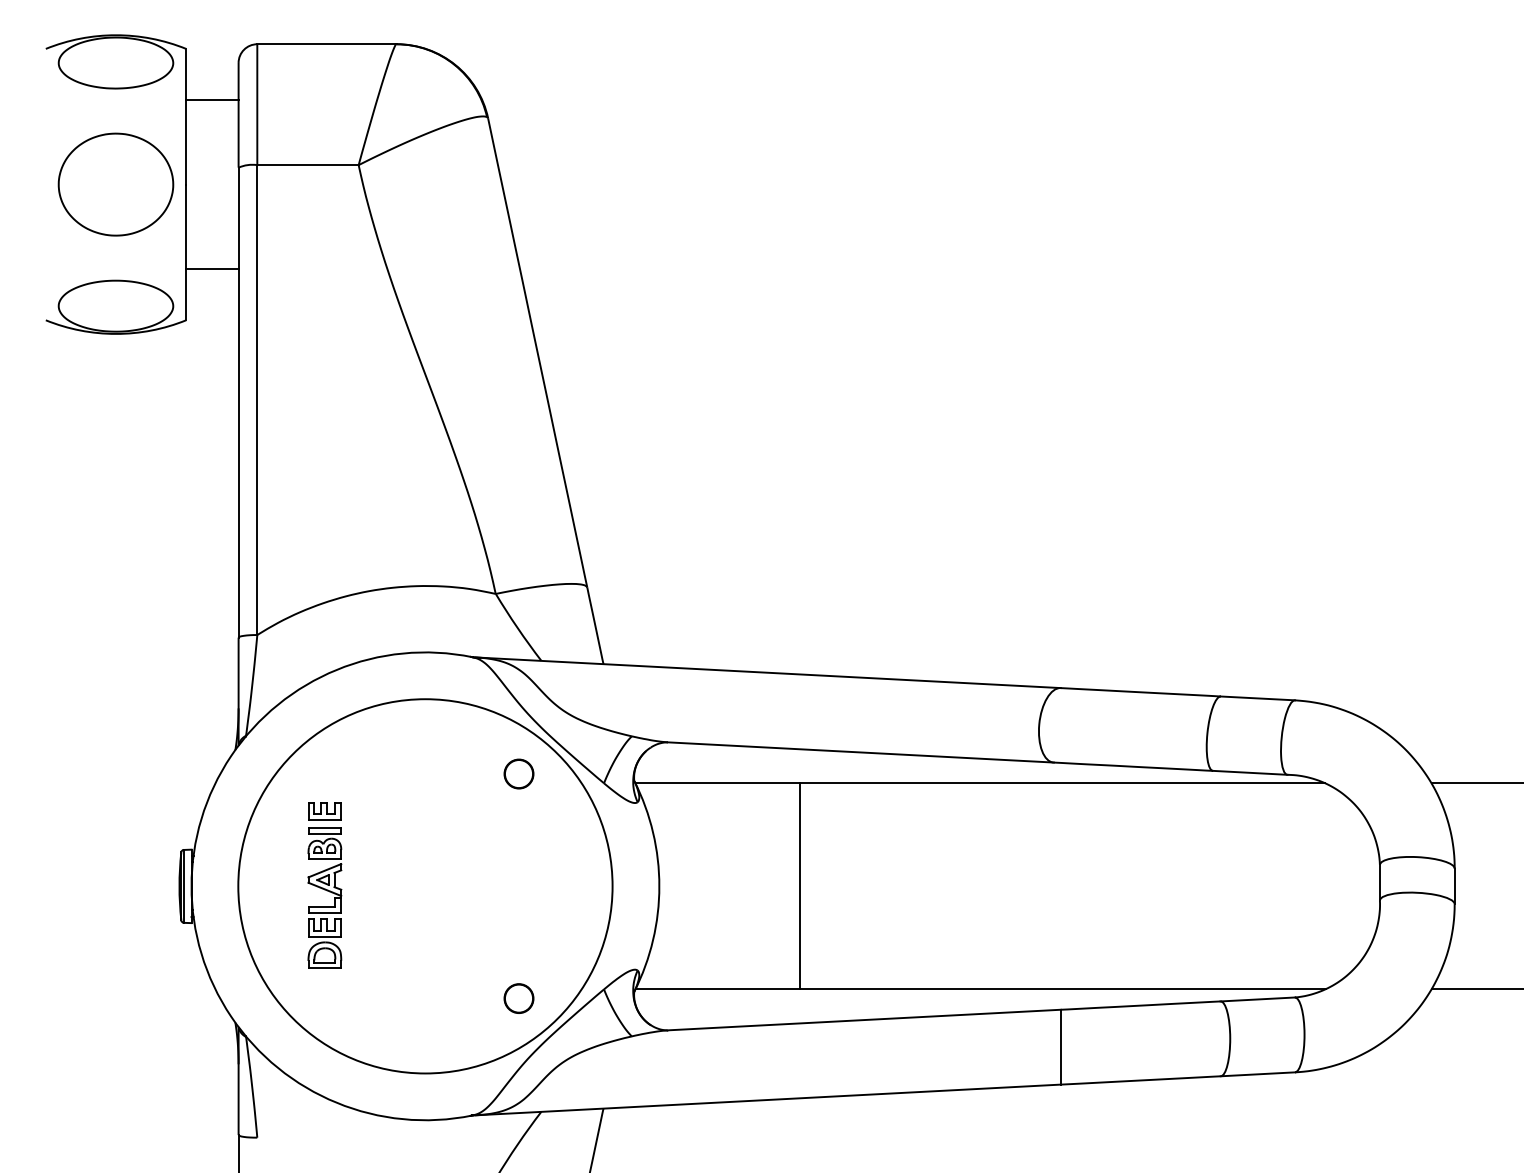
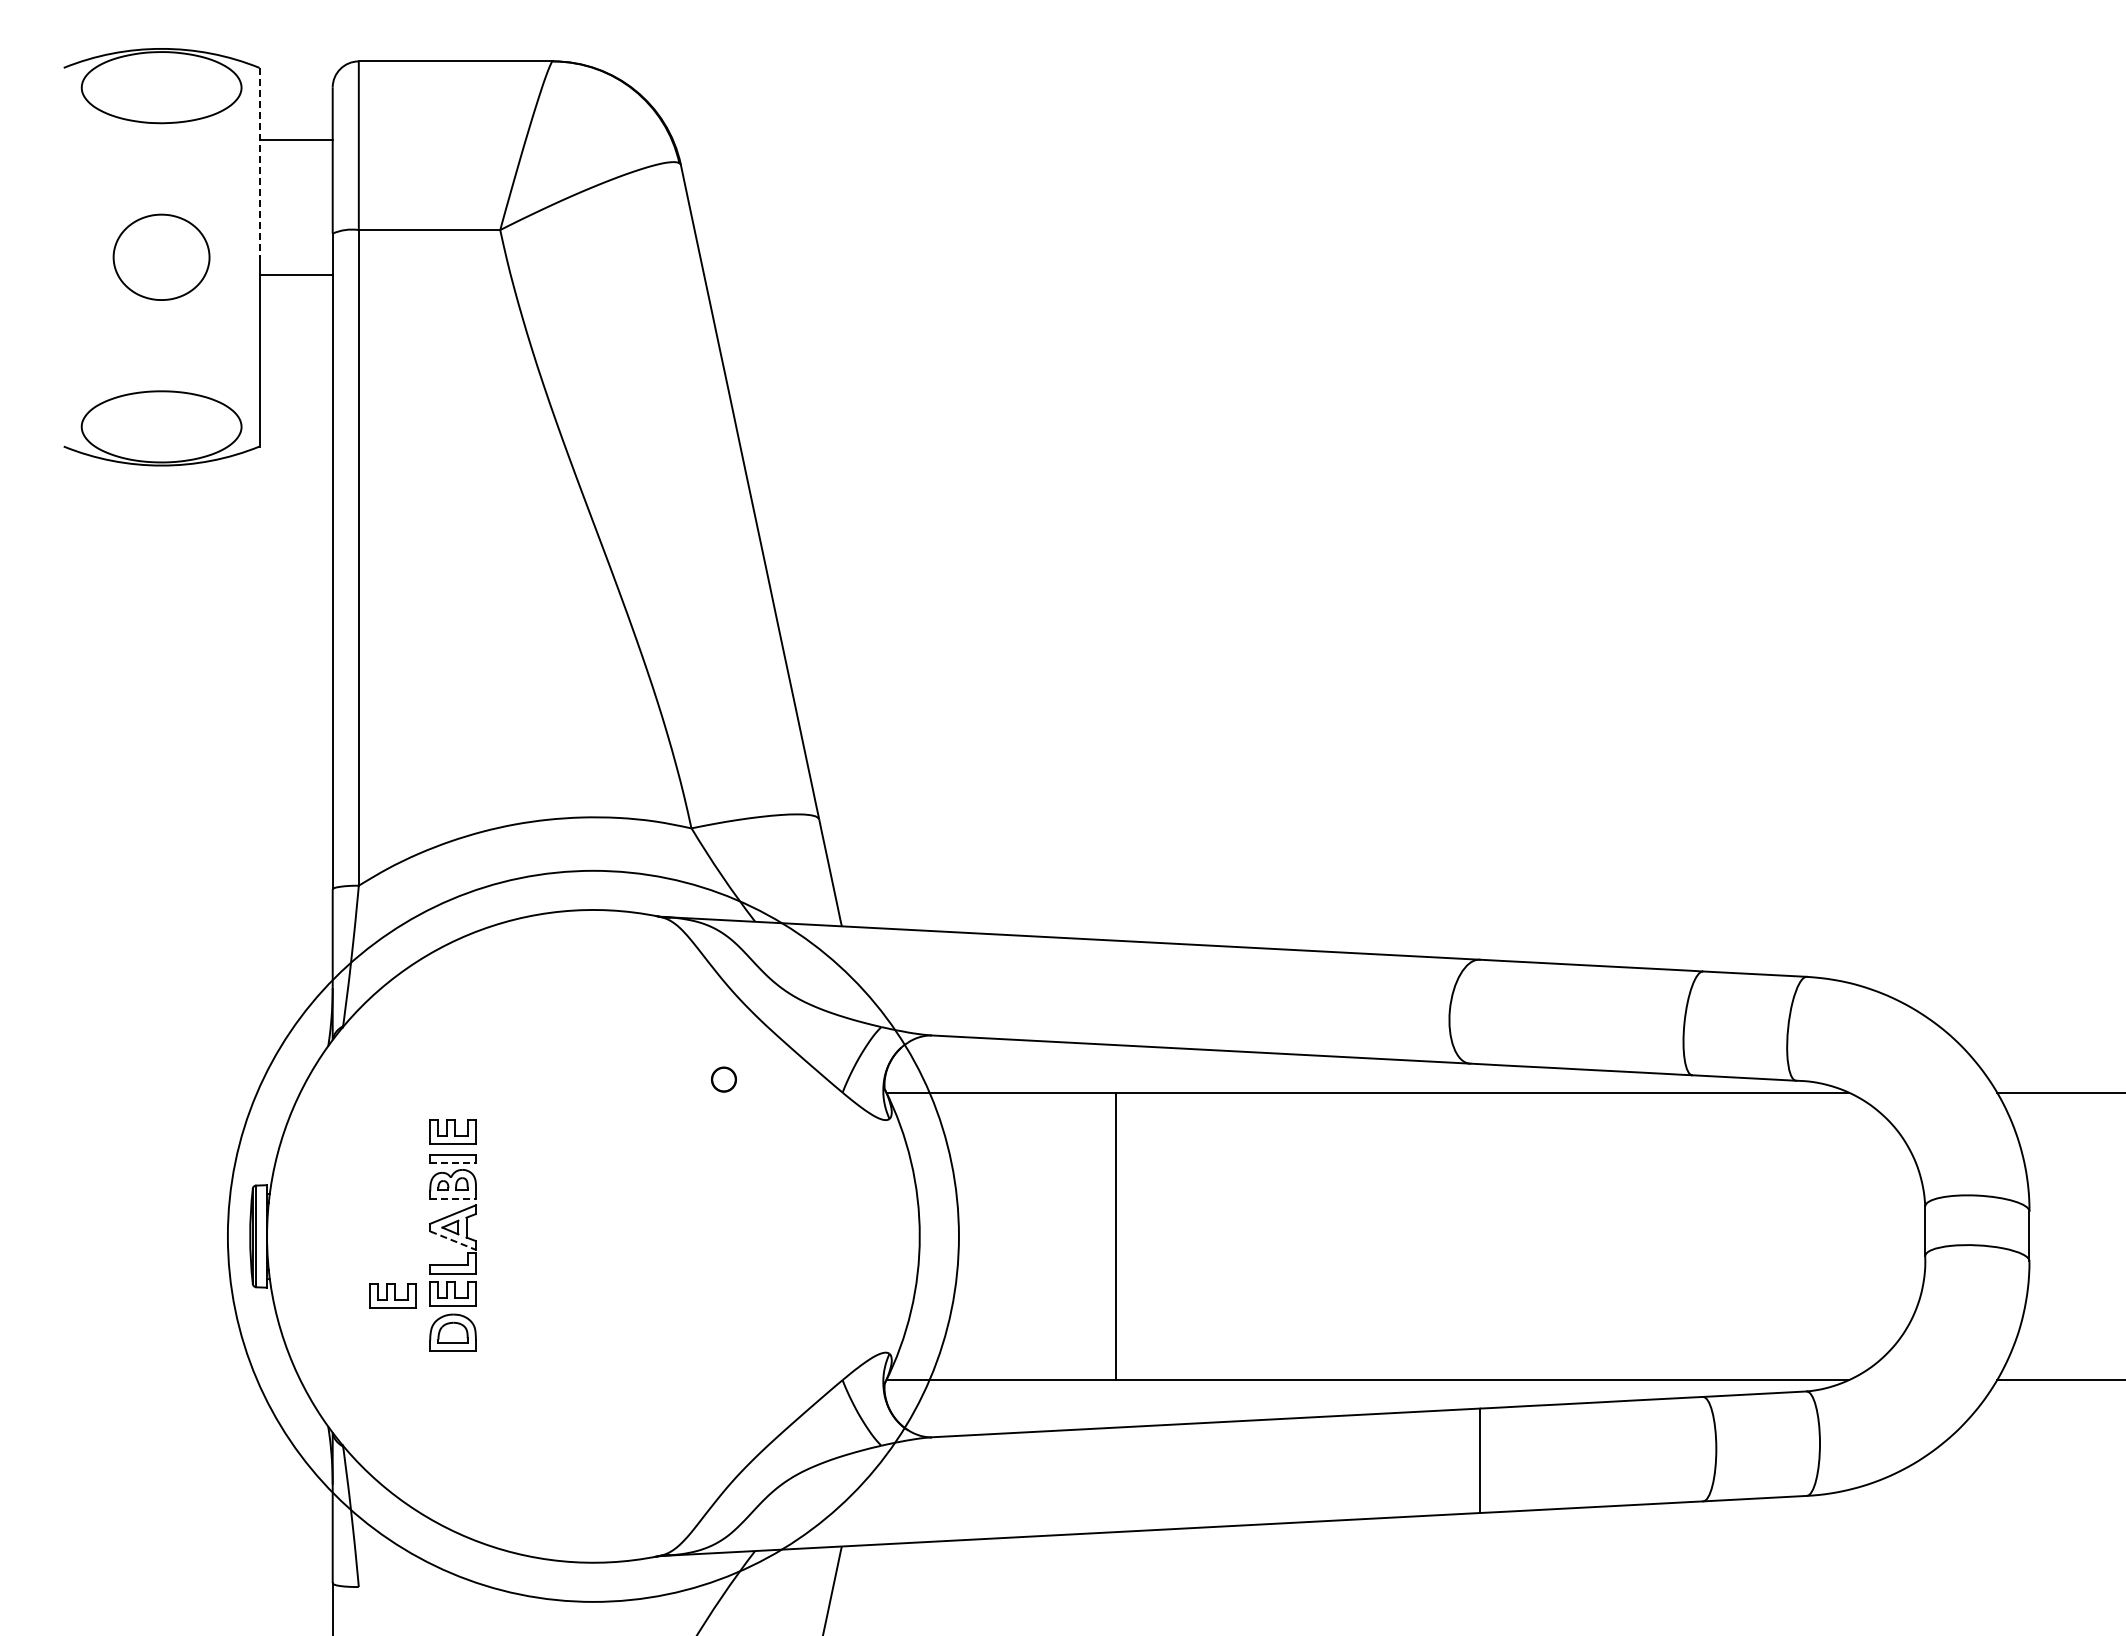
line: (186, 116) -> (259, 162), solid -> dashed
part: (115, 184) -> (161, 257), size x0.6
line: (211, 268) -> (295, 274), moved
part: (518, 773) -> (723, 1079), size x0.6
line: (325, 833) -> (453, 1162), solid -> dashed
line: (325, 859) -> (453, 1198), solid -> dashed
circle: (425, 886) -> (593, 1236), size x1.4
line: (325, 889) -> (453, 1240), solid -> dashed
part: (281, 928) -> (392, 1295), added
part: (518, 998) -> (723, 1392), removed

